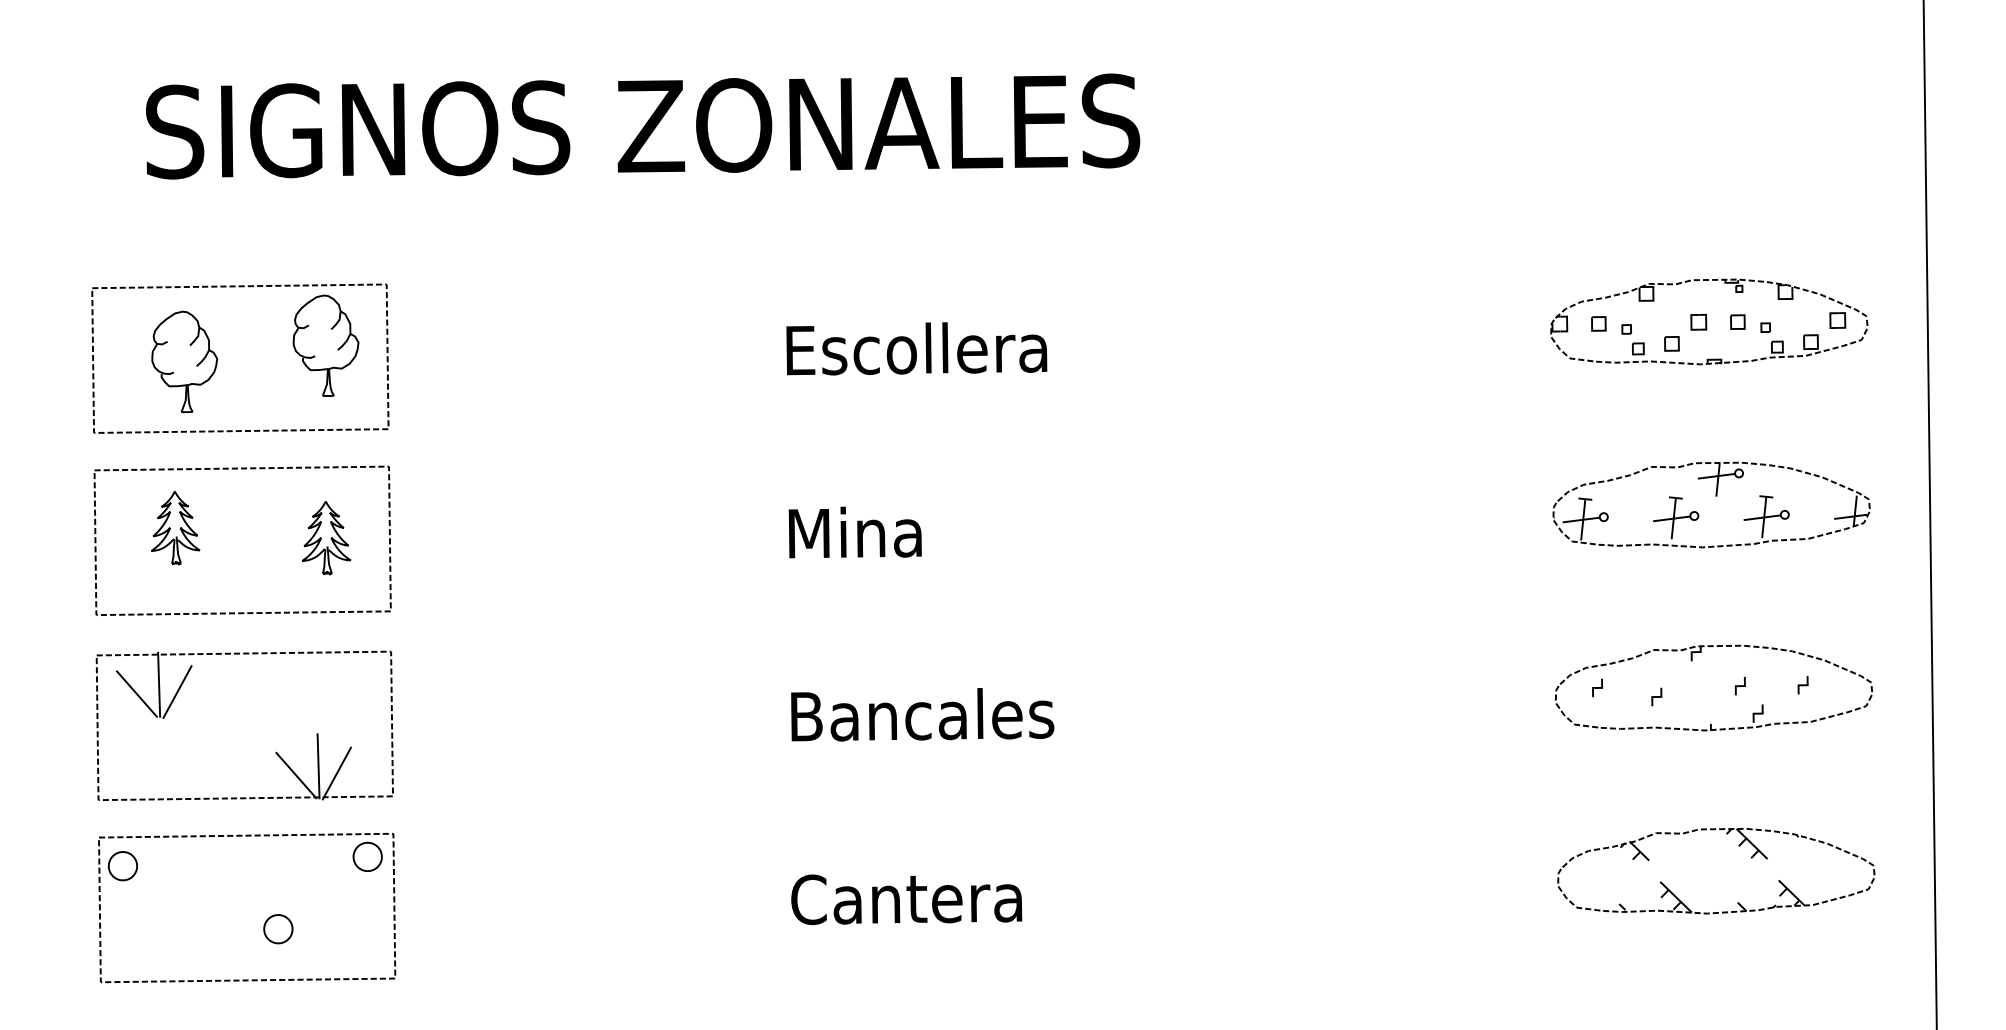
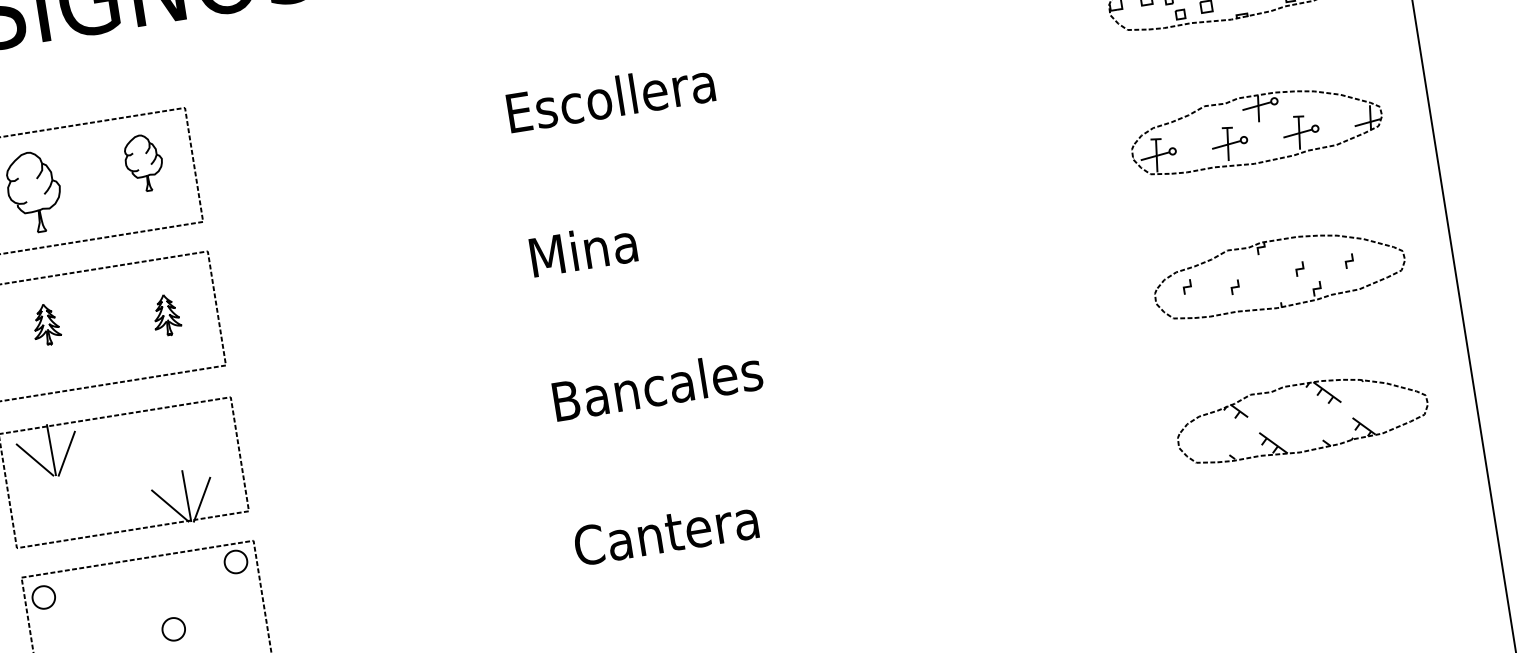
part: (325, 345) -> (143, 163), size x0.7
part: (175, 528) -> (46, 324), size x0.7
part: (326, 538) -> (166, 315), size x0.7

